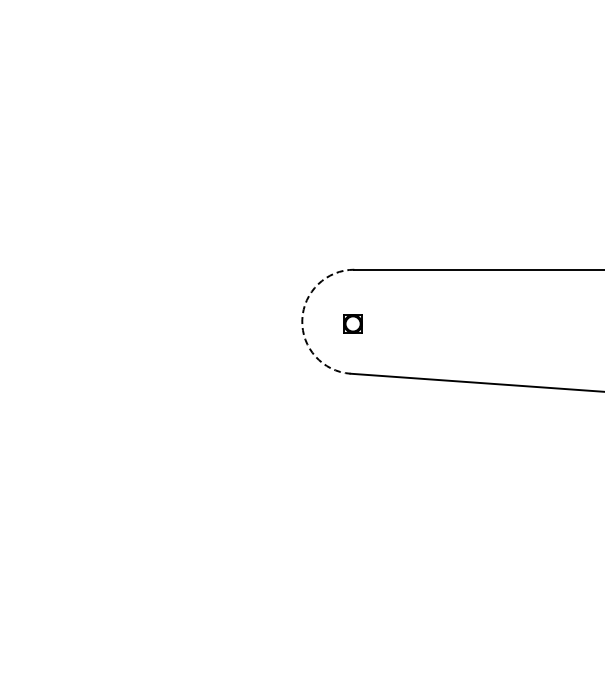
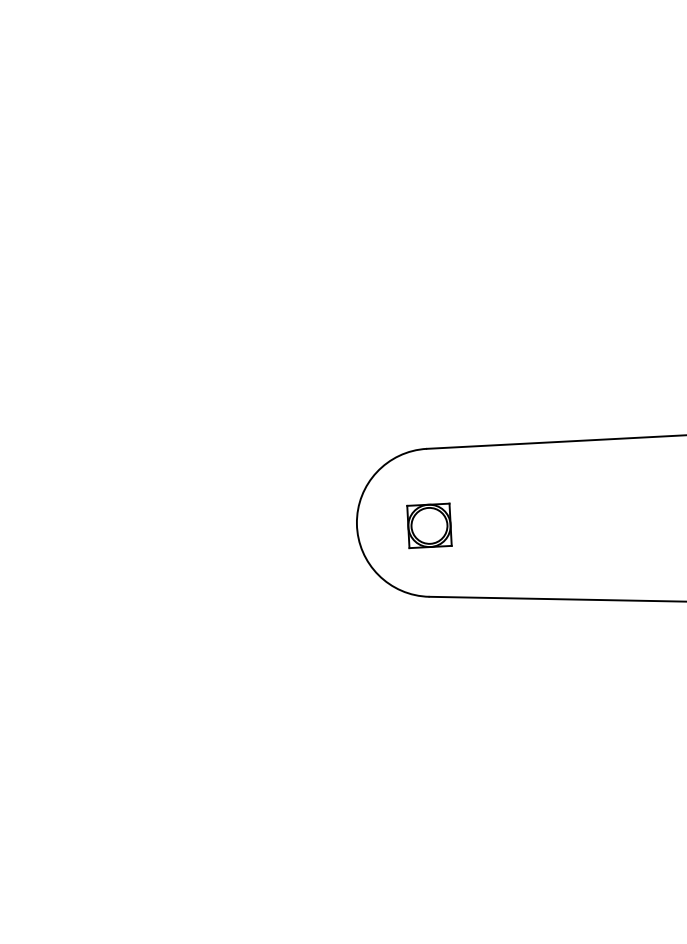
arc: (302, 319) -> (357, 523), dashed -> solid
part: (352, 323) -> (428, 525), size x1.67

